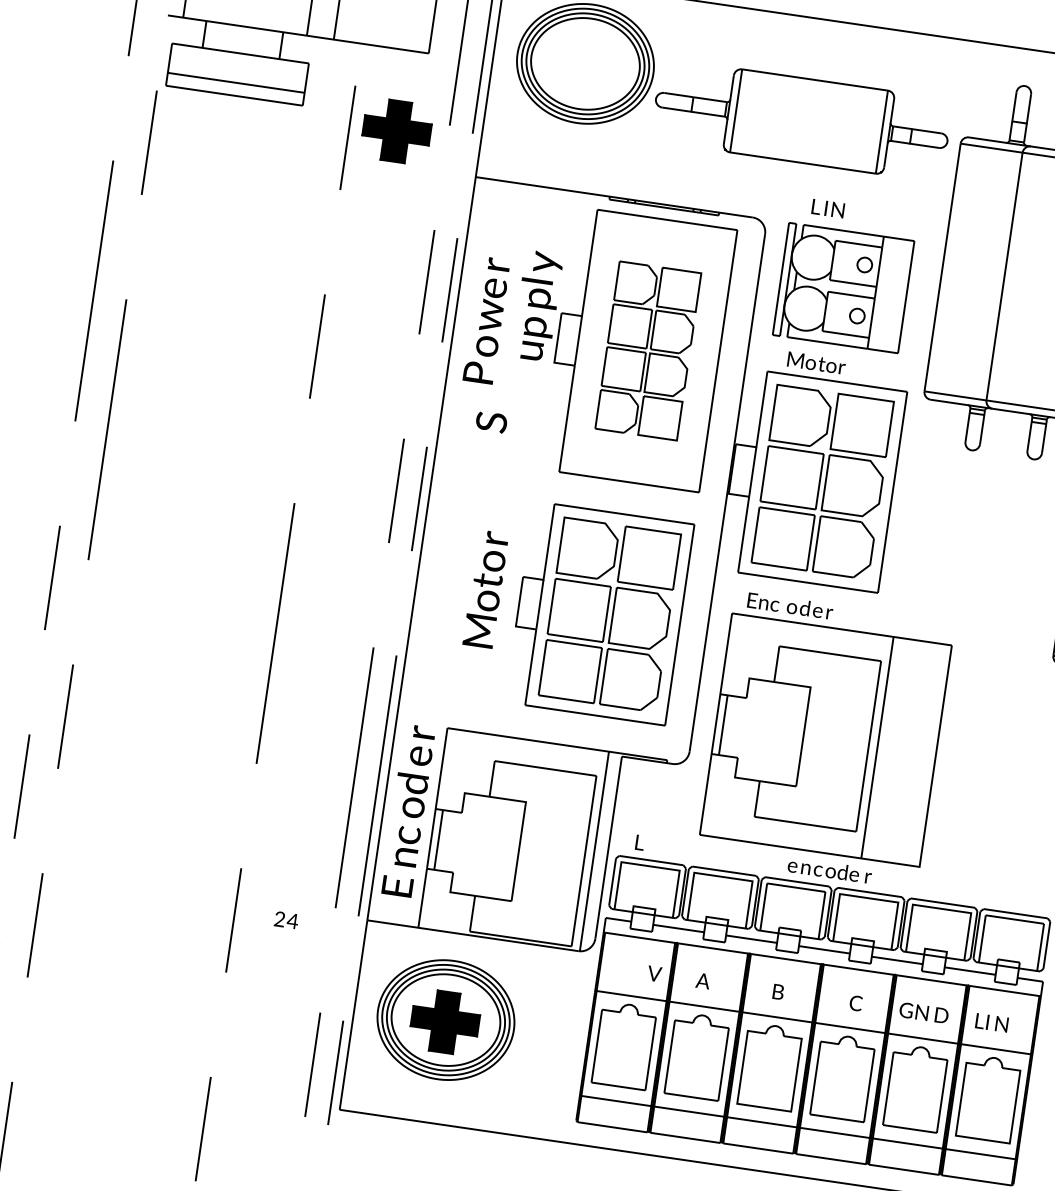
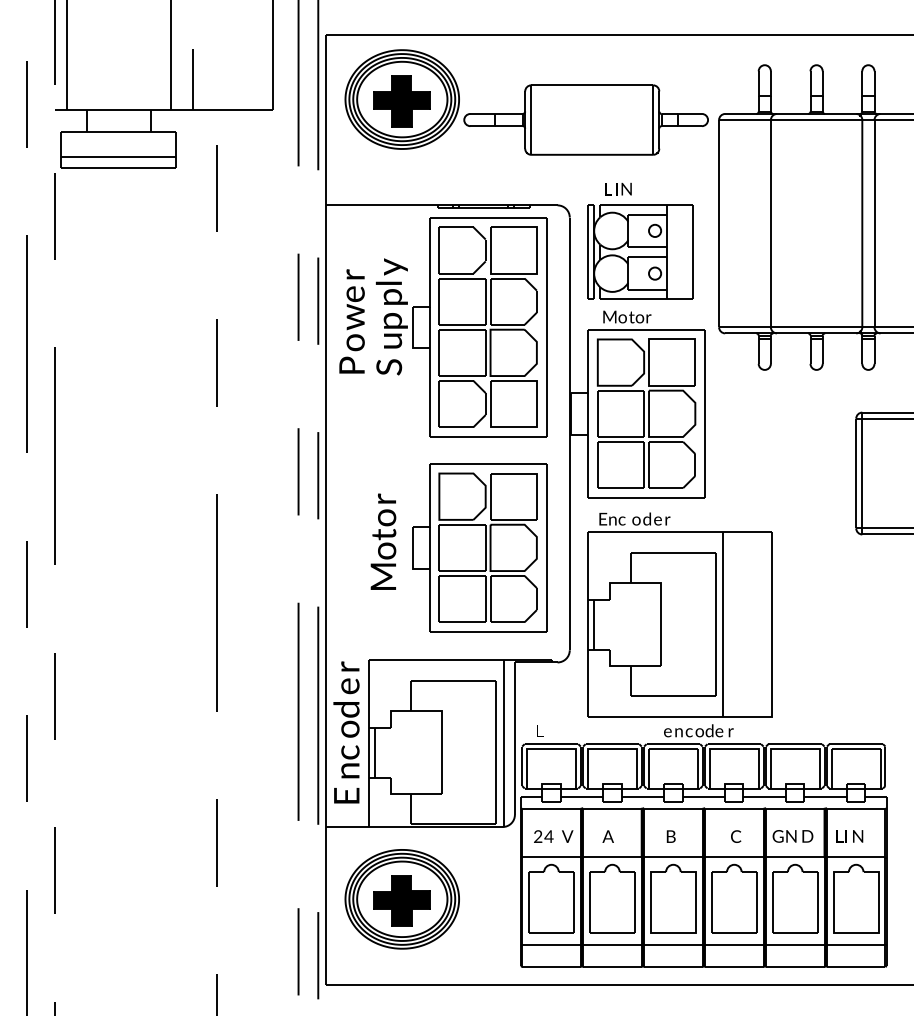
part: (396, 131) -> (401, 101), moved
part: (647, 350) -> (487, 326), size x1.43
text: (491, 422) -> (389, 367), moved
text: (286, 920) -> (543, 836), moved

